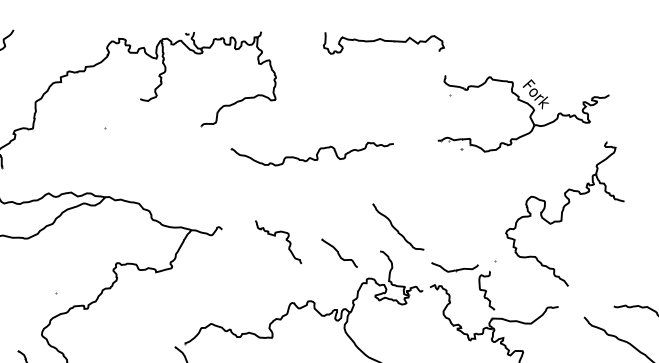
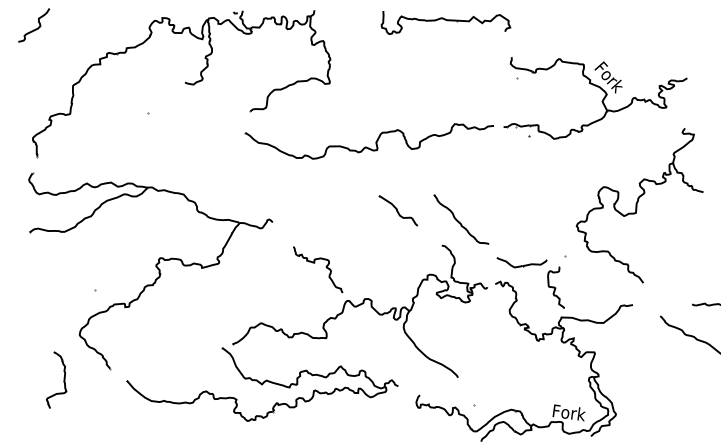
part: (311, 154) -> (368, 141), size x1.43
curve: (275, 236) -> (314, 263), moved
part: (339, 253) -> (398, 210), moved

